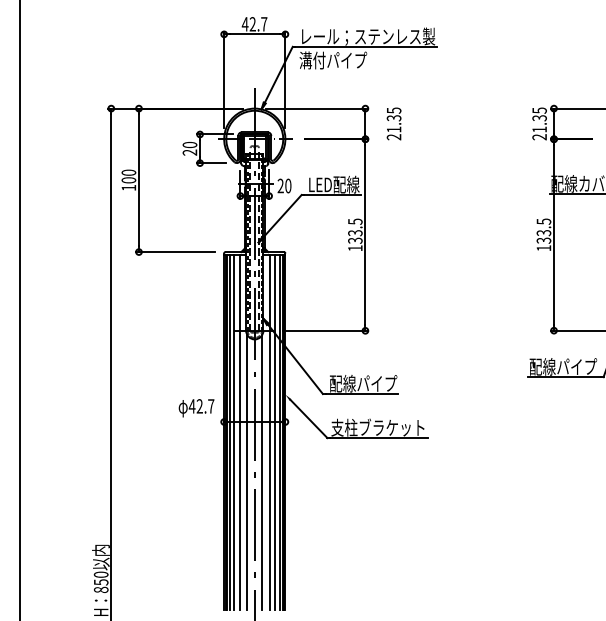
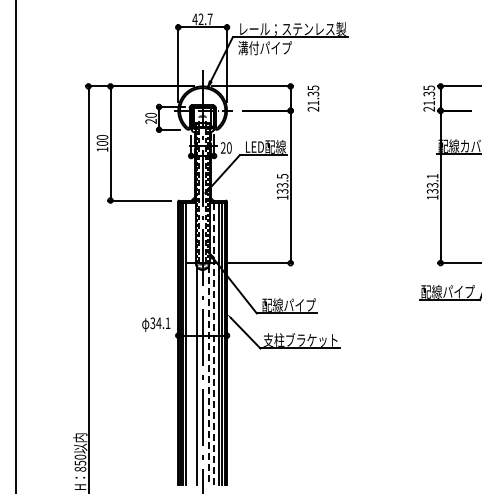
text: (543, 220) -> (432, 175), 133.5 -> 133.1
text: (201, 406) -> (160, 323), 42.7 -> 34.1
line: (239, 431) -> (190, 343), removed
line: (269, 433) -> (214, 344), solid -> dashed
line: (262, 472) -> (208, 375), solid -> dashed

